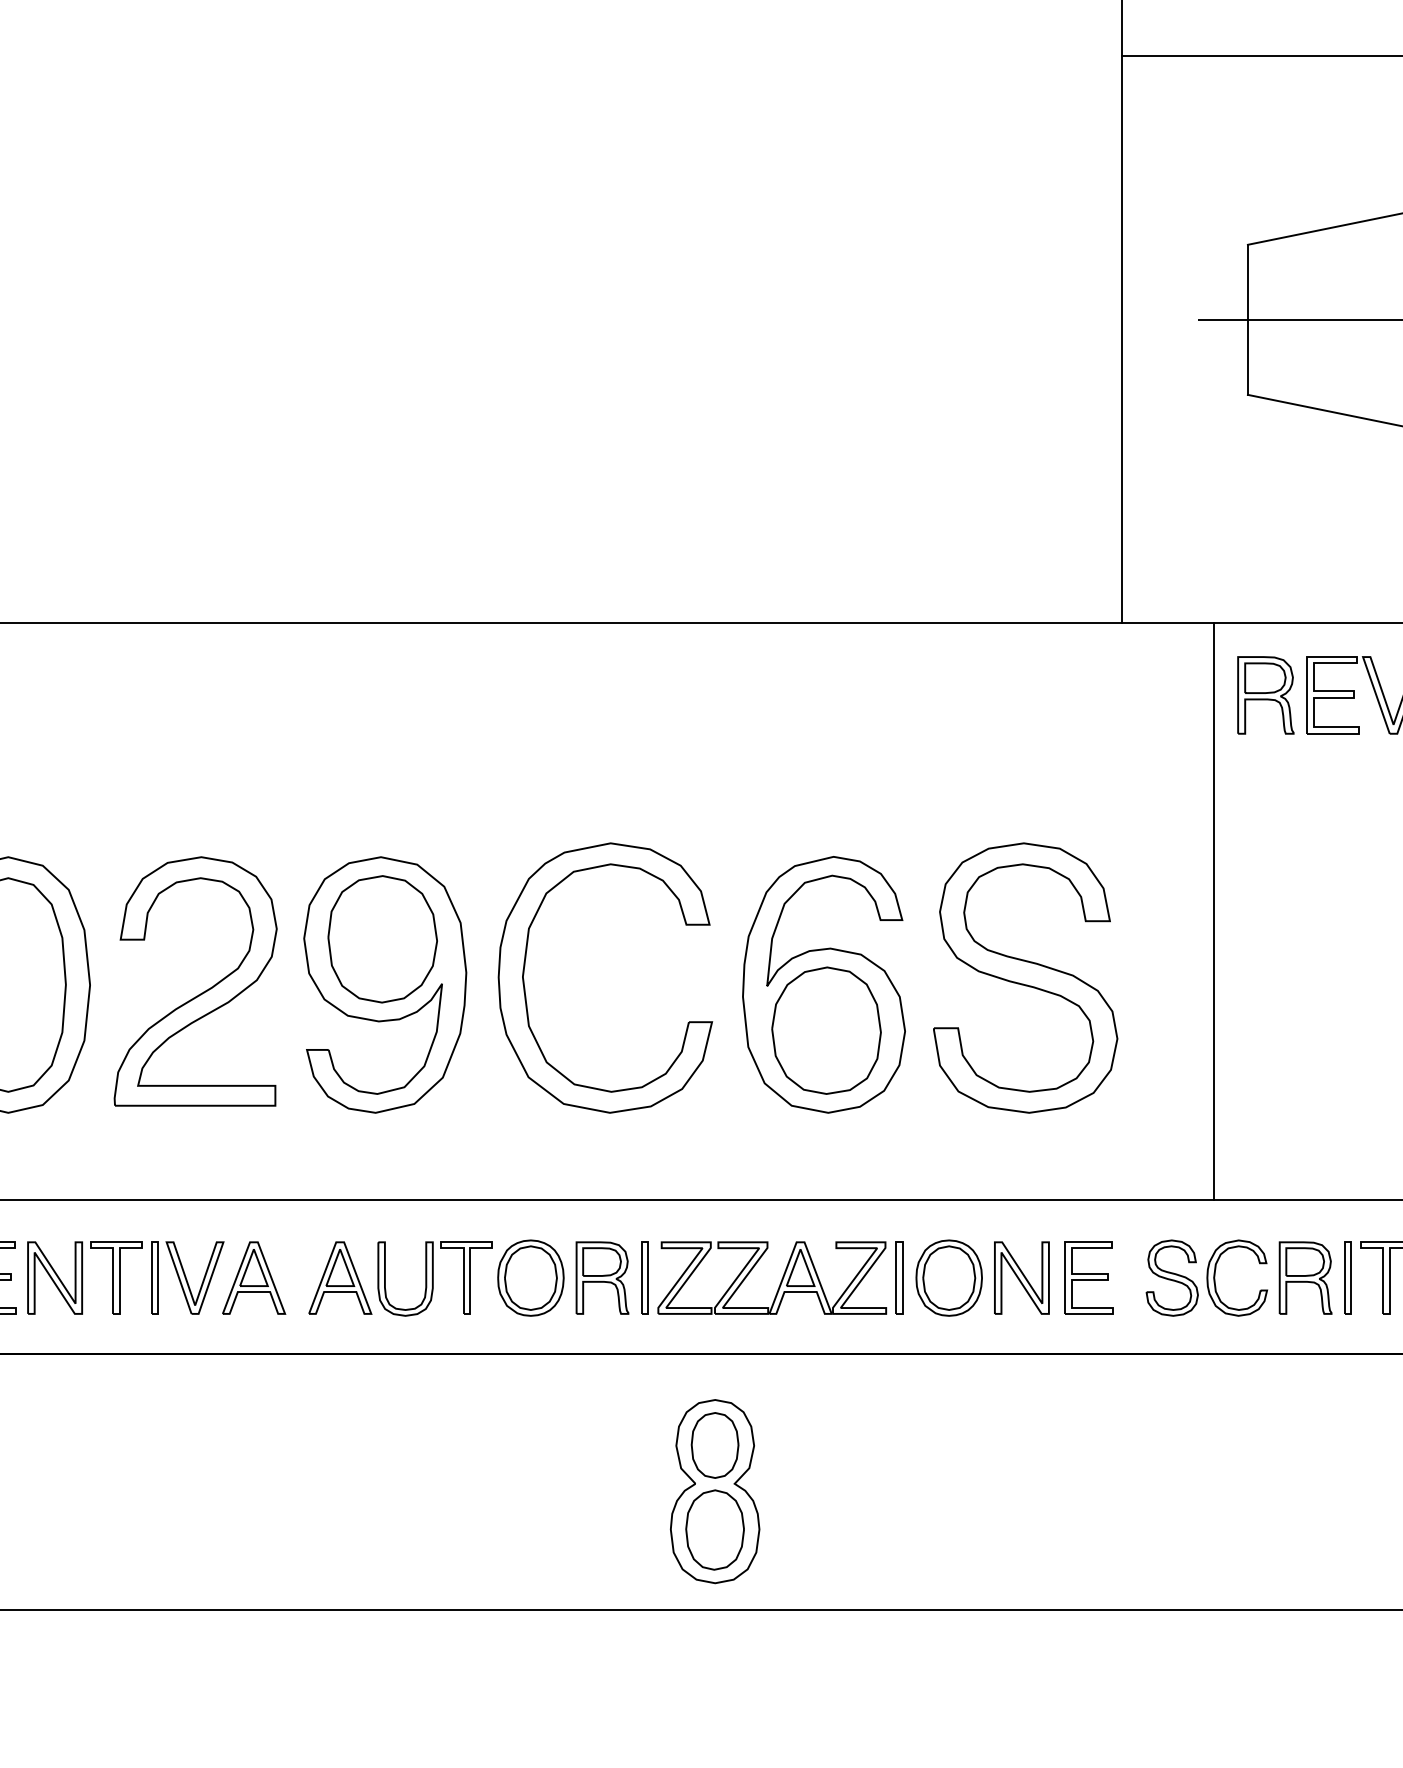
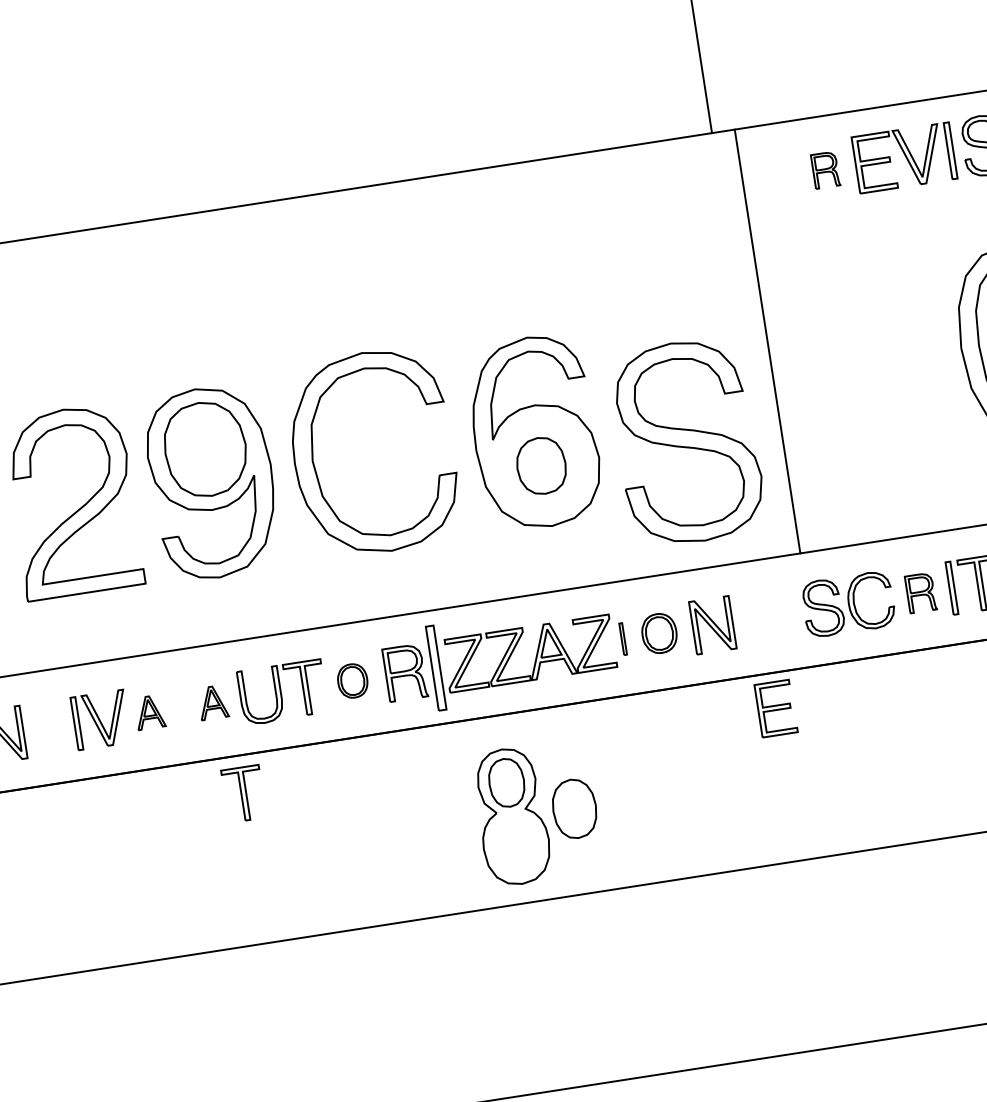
part: (1265, 695) -> (825, 170), size x0.6
line: (1214, 911) -> (767, 341), moved
part: (1025, 977) -> (687, 441), moved
part: (826, 1030) -> (541, 465), size x0.6
part: (116, 1277) -> (243, 793), moved
part: (254, 1277) -> (149, 711), size x0.6
part: (340, 1277) -> (213, 702), size x0.6
part: (530, 1277) -> (352, 680), size x0.6
part: (644, 1277) -> (435, 667), size x1.6
part: (899, 1277) -> (623, 638), size x0.6
part: (948, 1277) -> (658, 633), size x0.7
part: (1088, 1277) -> (775, 708), moved
part: (1305, 1277) -> (920, 592), size x0.7
part: (714, 1529) -> (574, 808), moved

